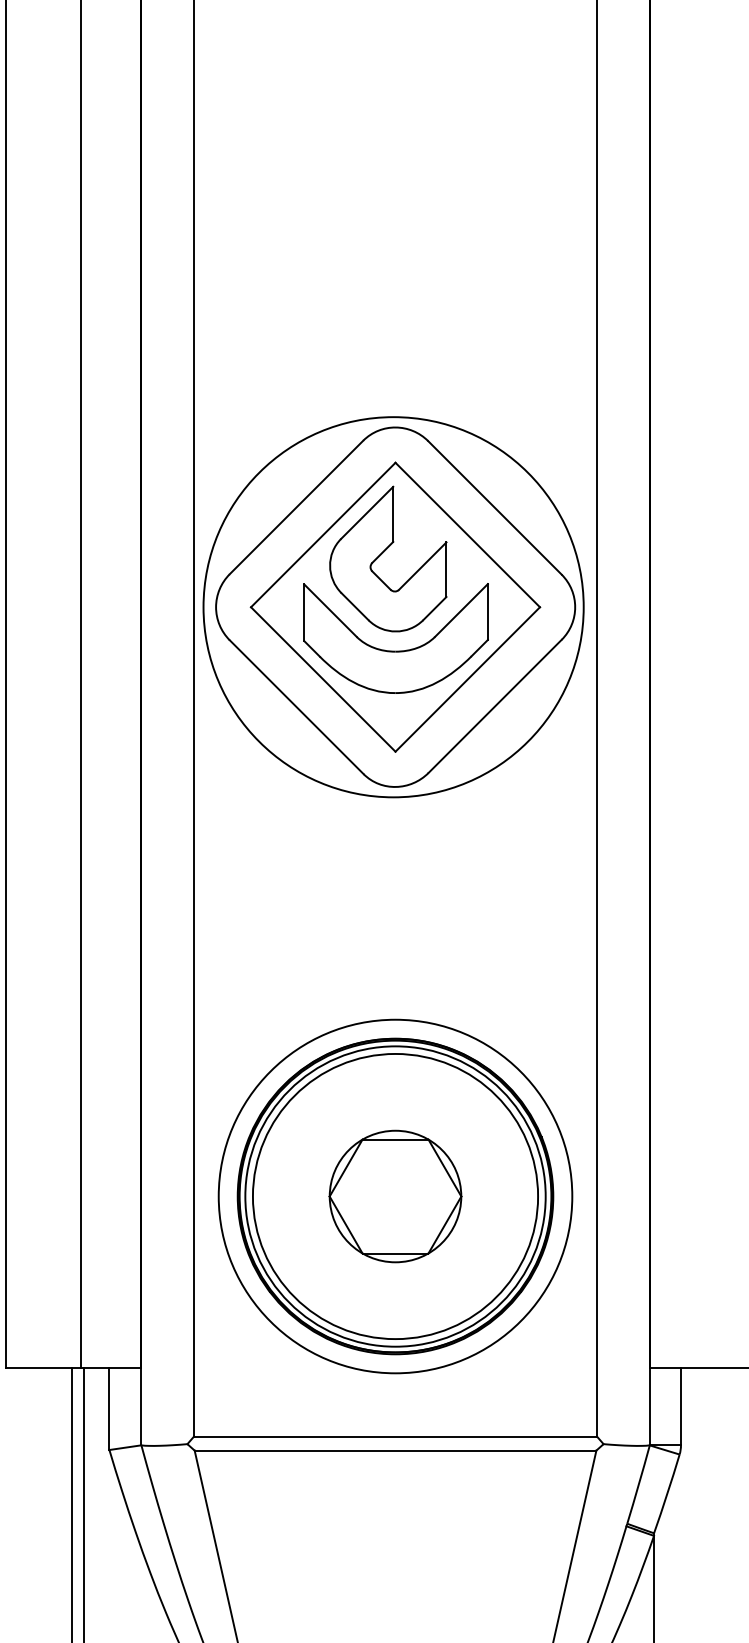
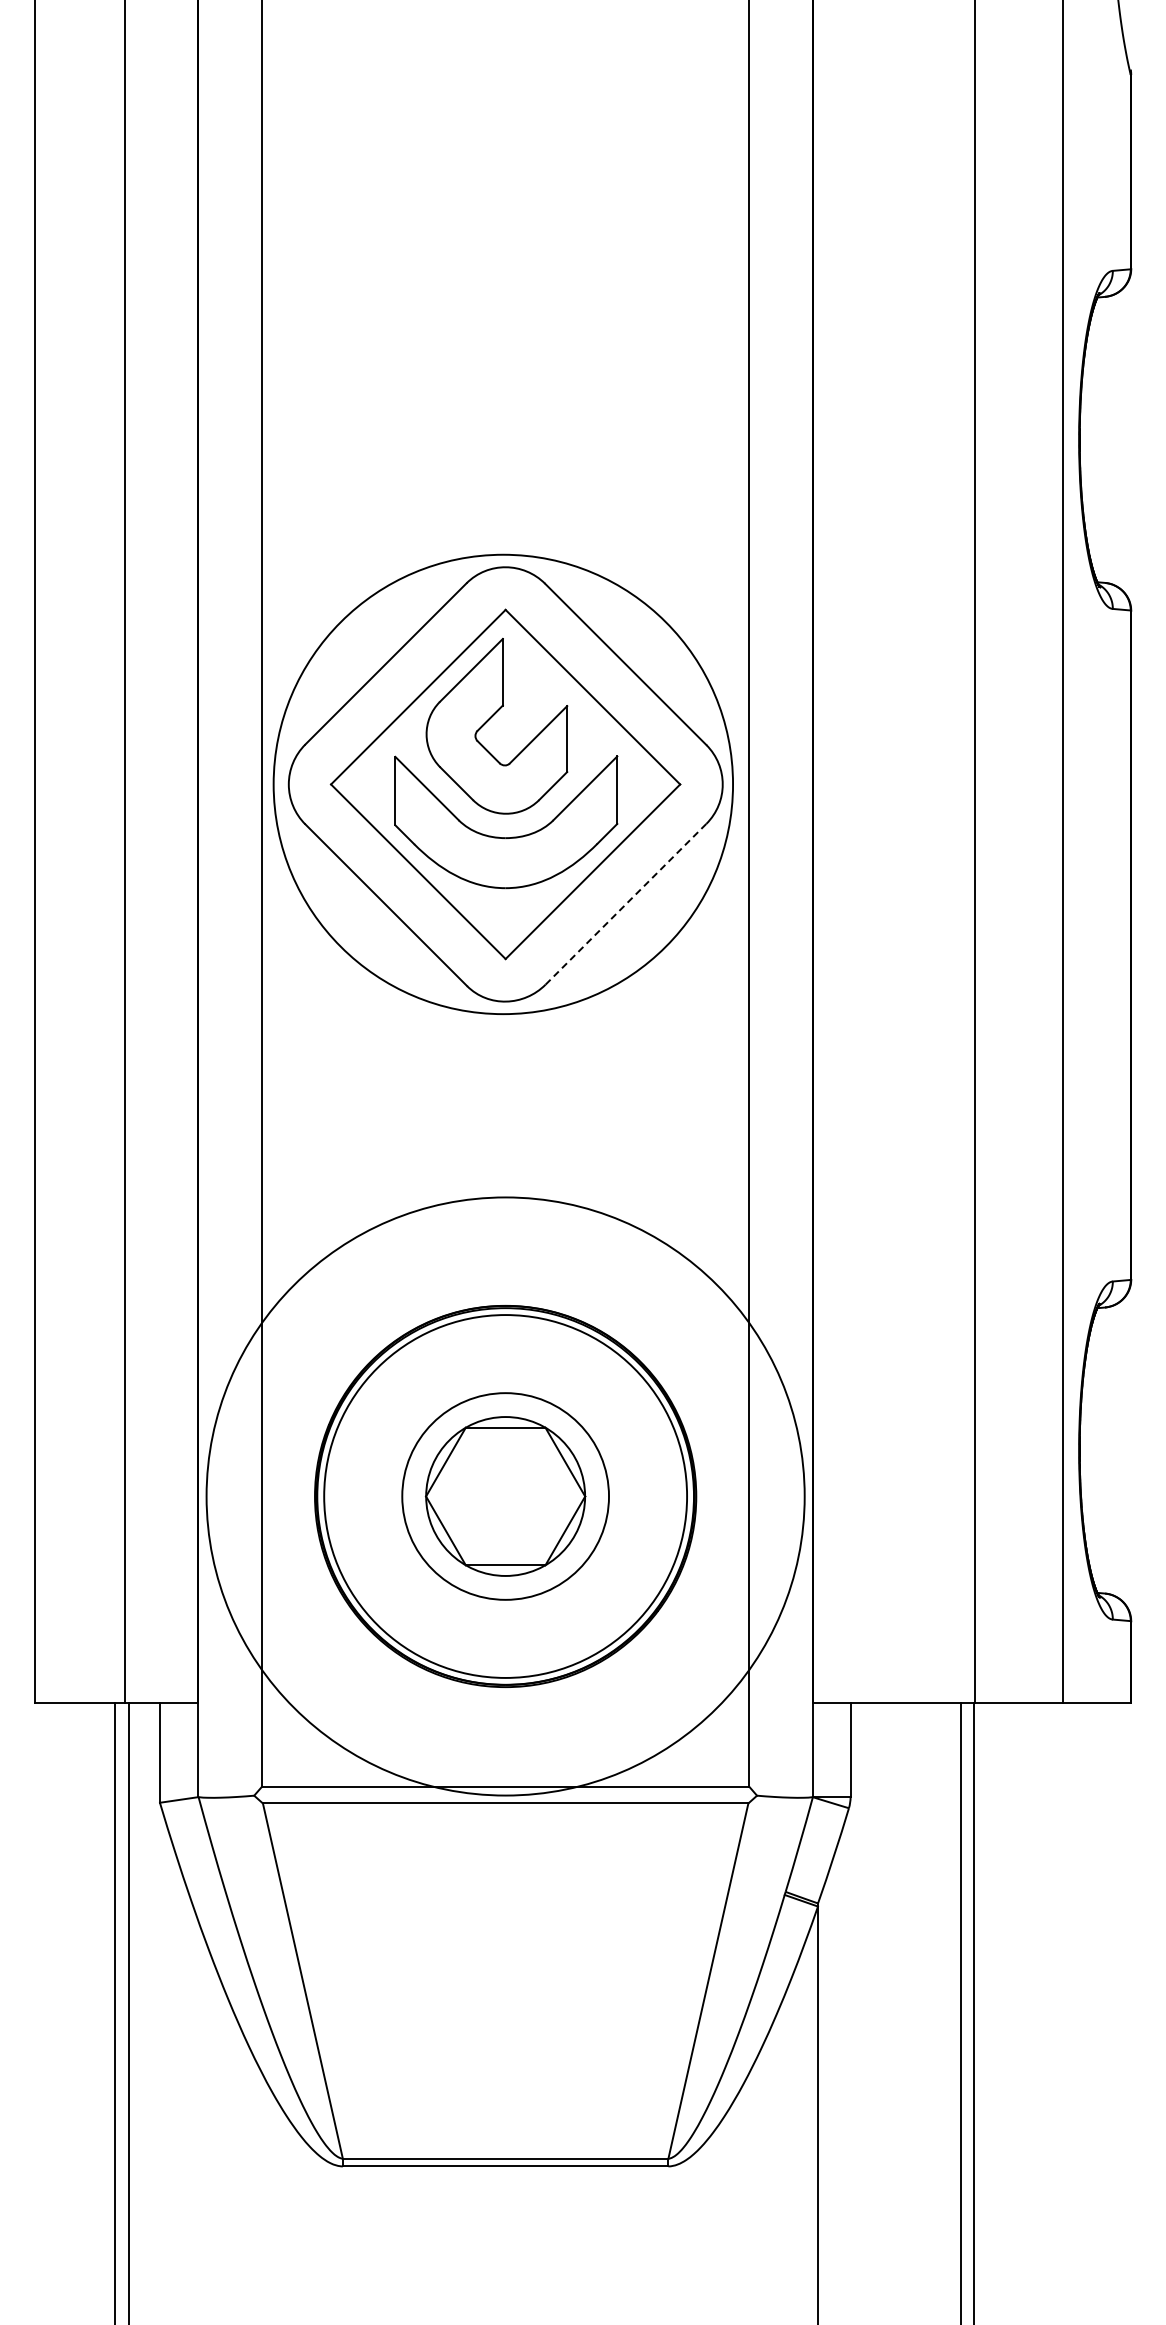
line: (495, 706) -> (626, 904), solid -> dashed
circle: (395, 1196) -> (505, 1496), size x0.6
circle: (395, 1196) -> (505, 1496), size x1.4

